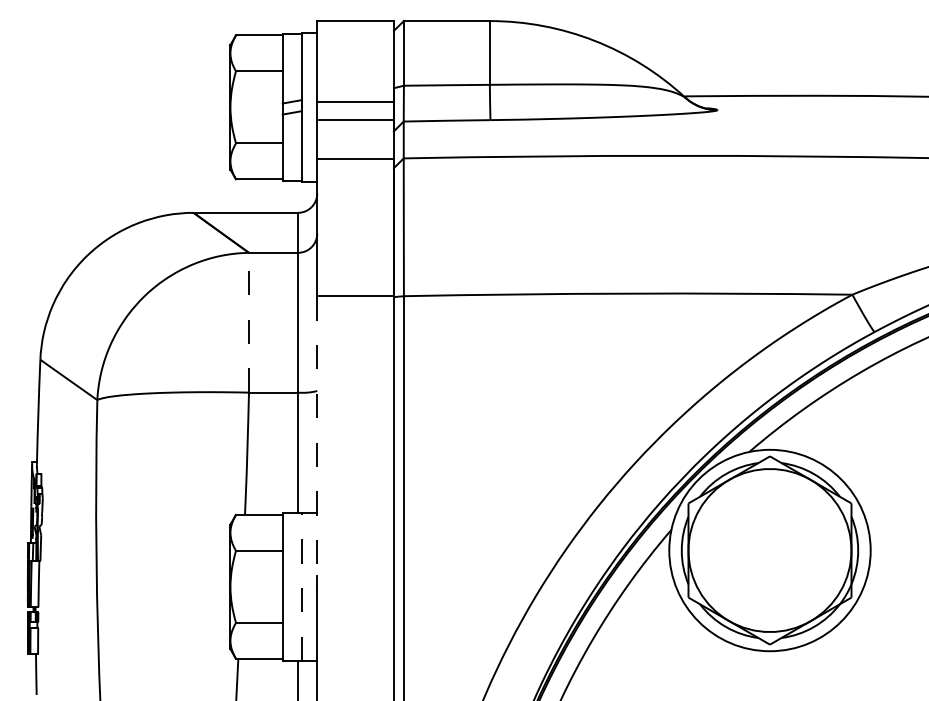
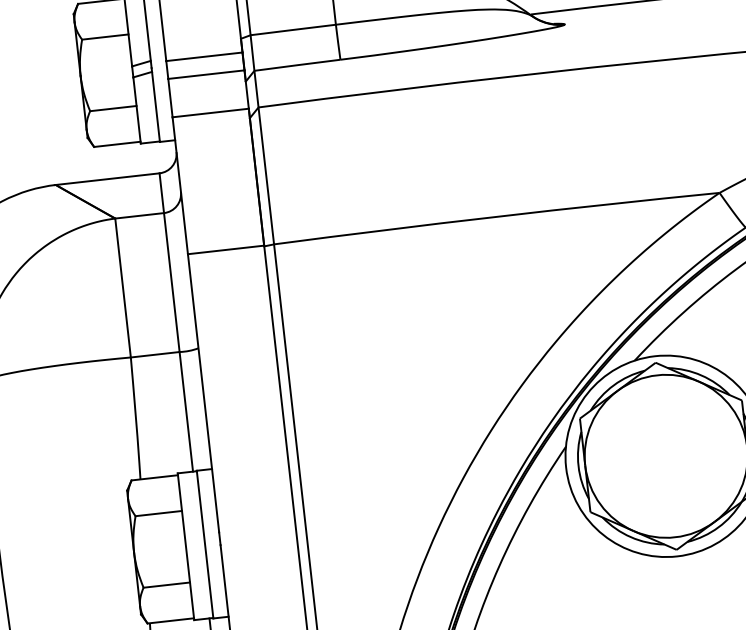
line: (249, 322) -> (123, 287), dashed -> solid
line: (317, 436) -> (203, 393), dashed -> solid
line: (301, 586) -> (204, 544), dashed -> solid

